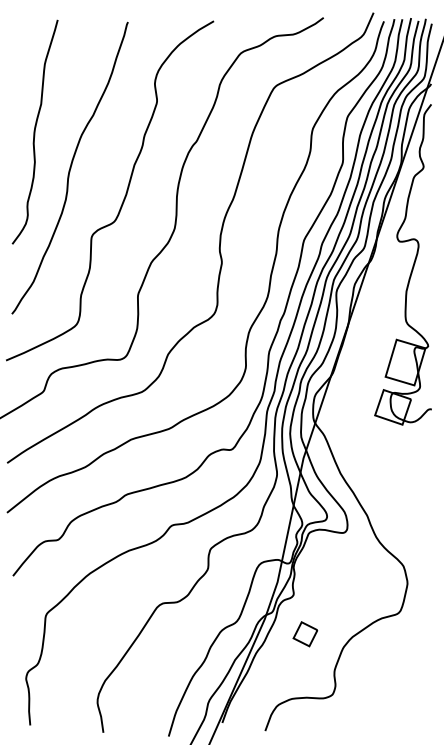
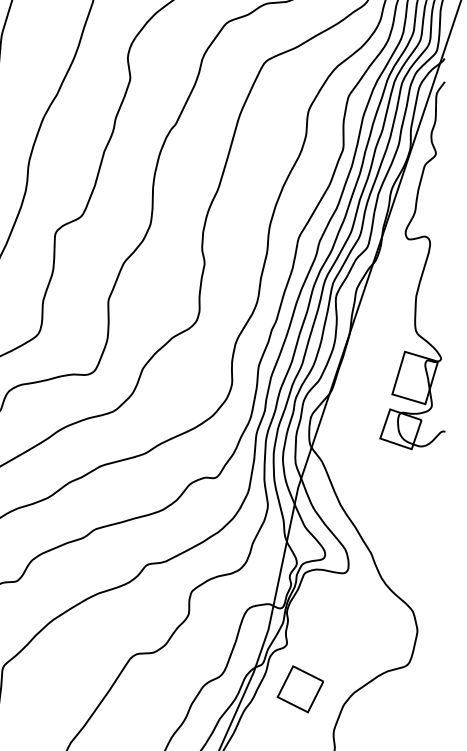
part: (305, 634) -> (300, 689), size x1.67

